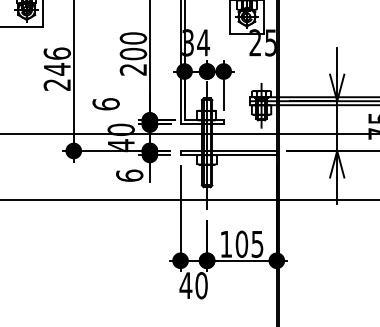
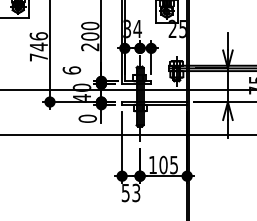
text: (56, 85) -> (38, 57), 246 -> 746
text: (129, 175) -> (87, 118), 6 -> 0
text: (192, 284) -> (130, 192), 40 -> 53

